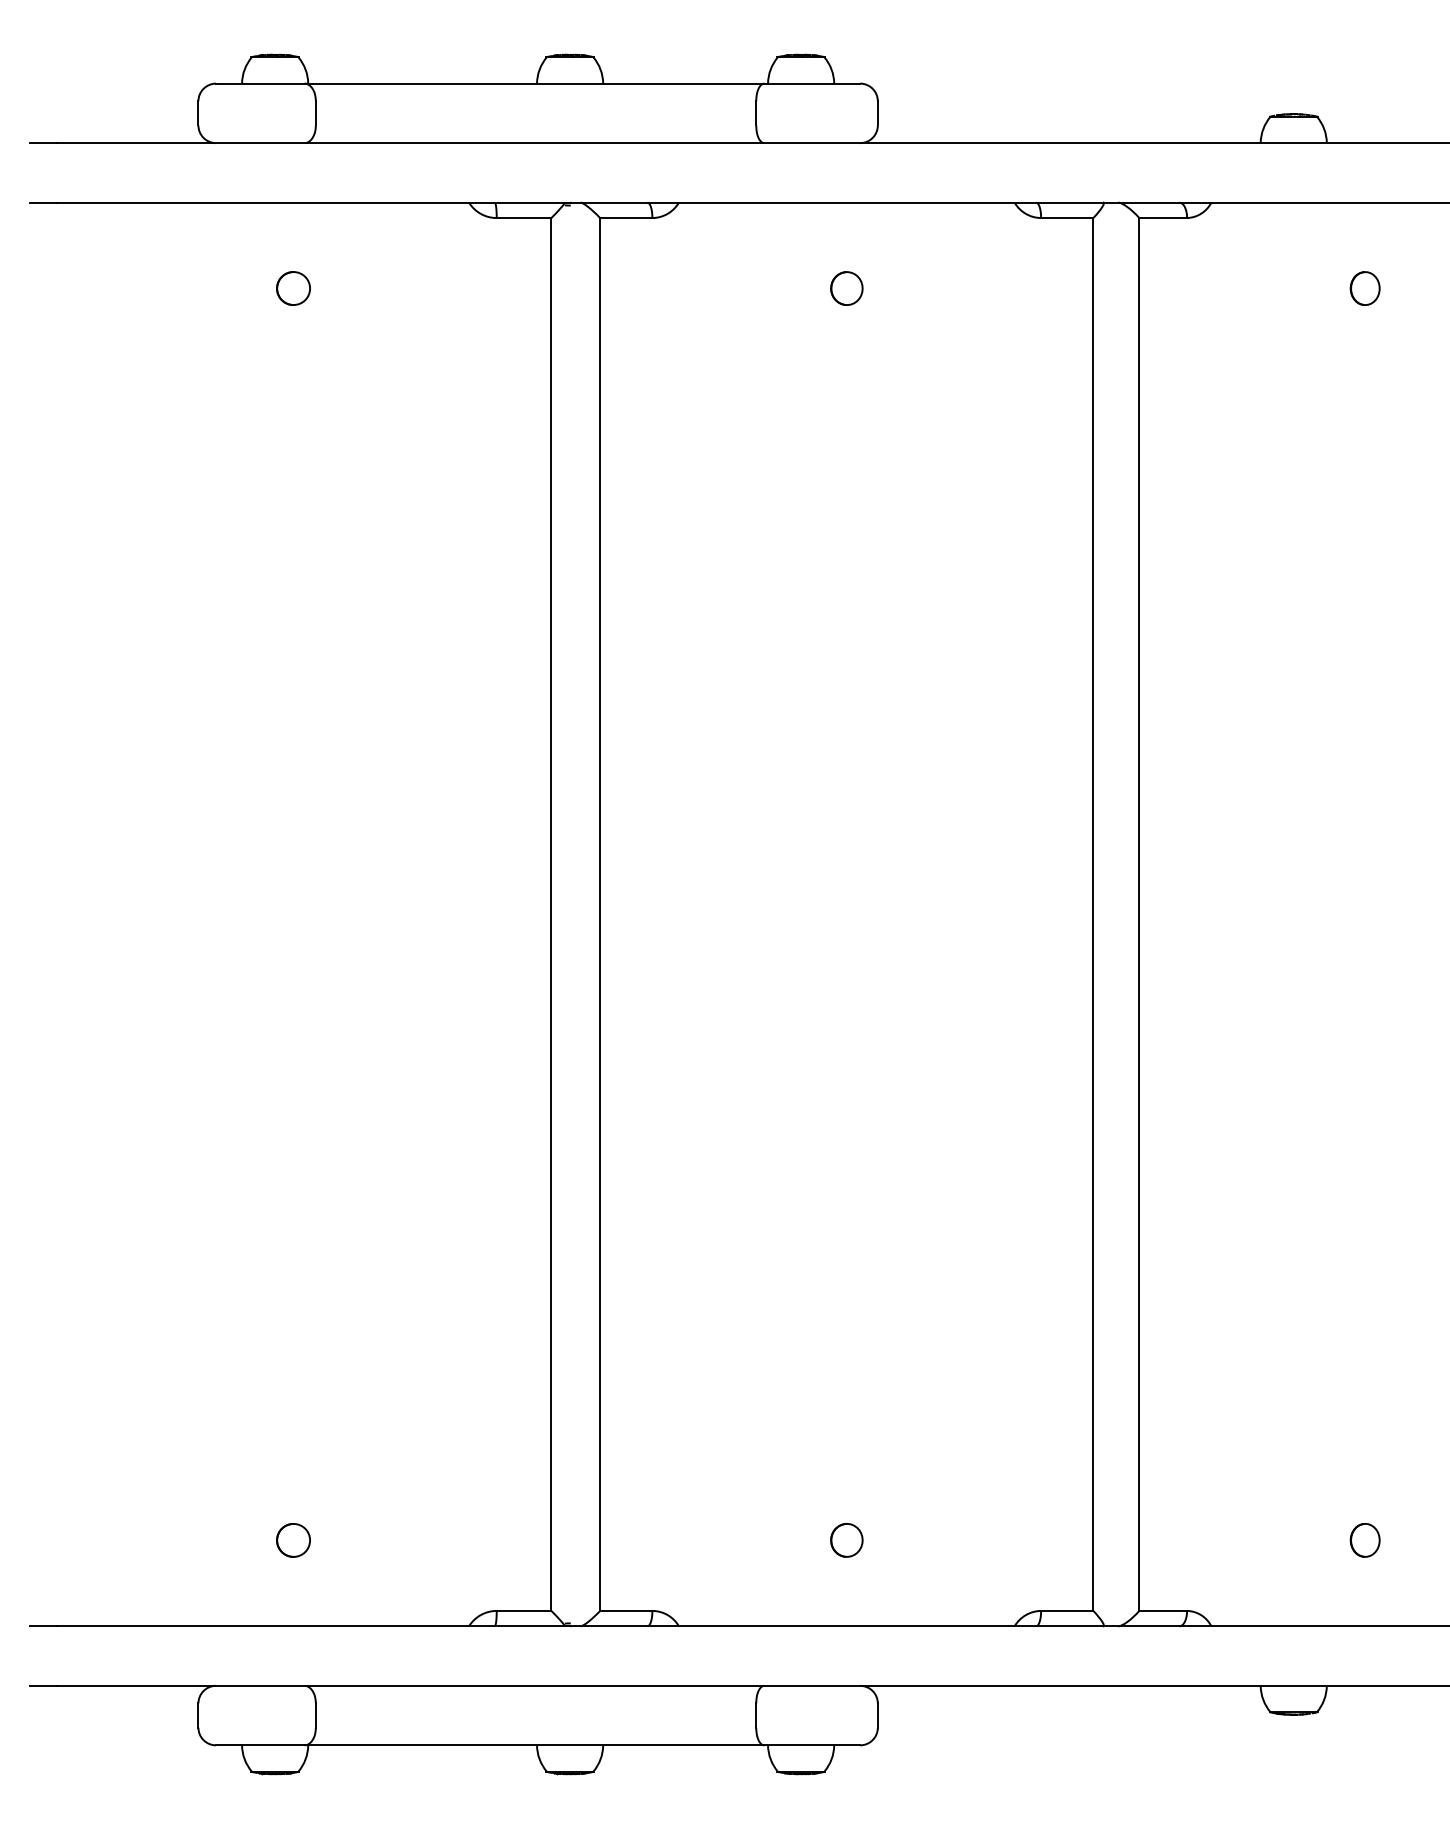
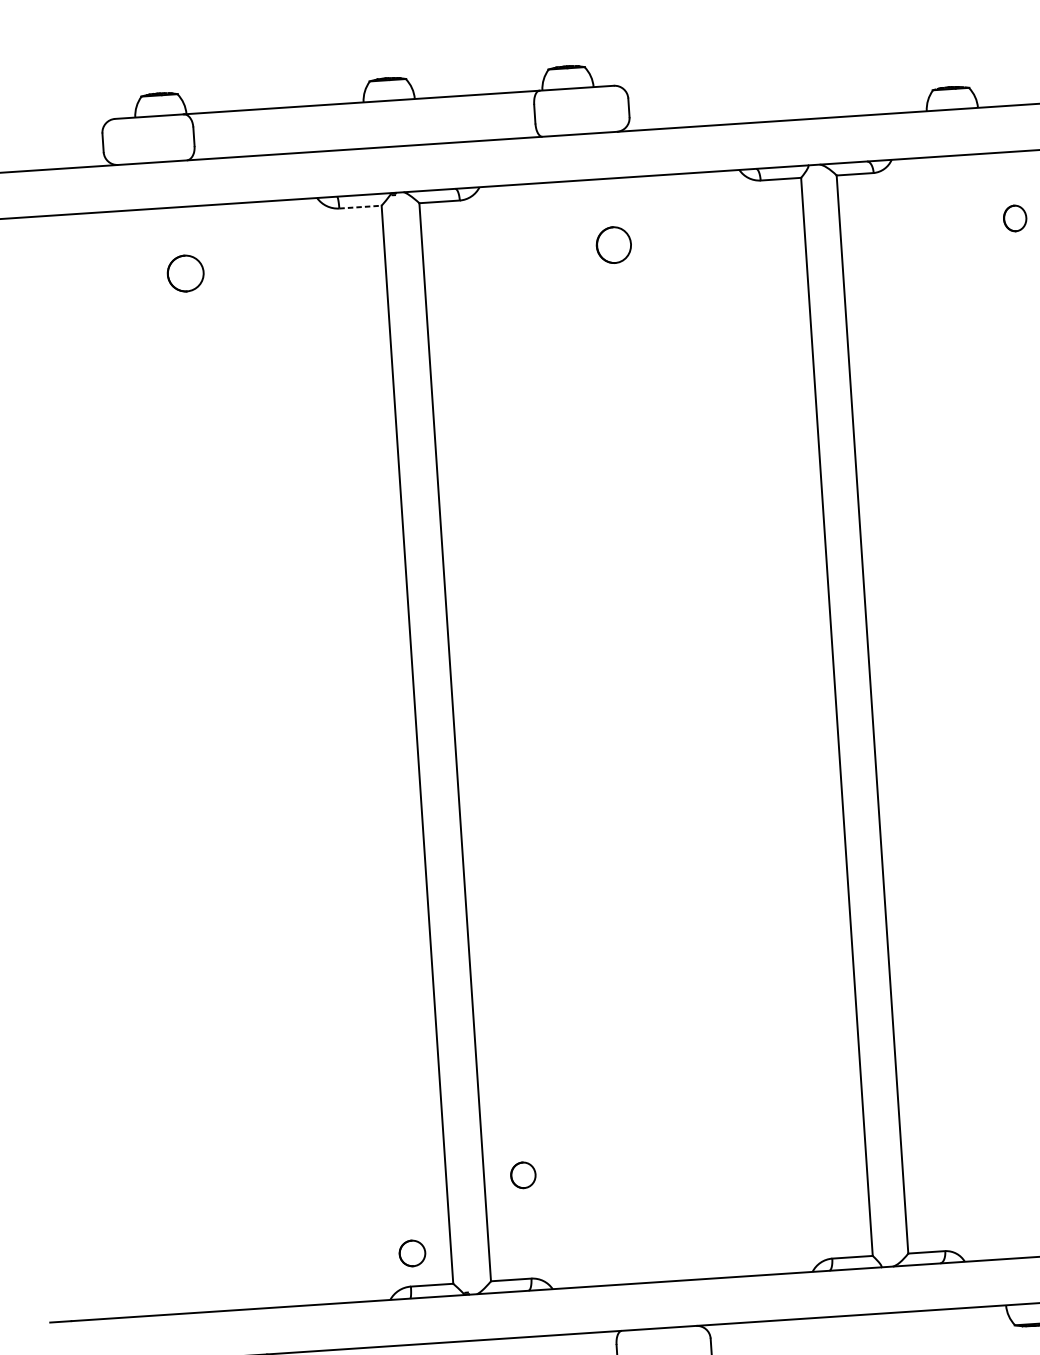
line: (524, 218) -> (360, 207), solid -> dashed
circle: (293, 288) -> (185, 273), size x1.4
part: (846, 288) -> (613, 245), size x1.4
circle: (293, 1540) -> (412, 1253), moved
part: (846, 1540) -> (523, 1175), moved

